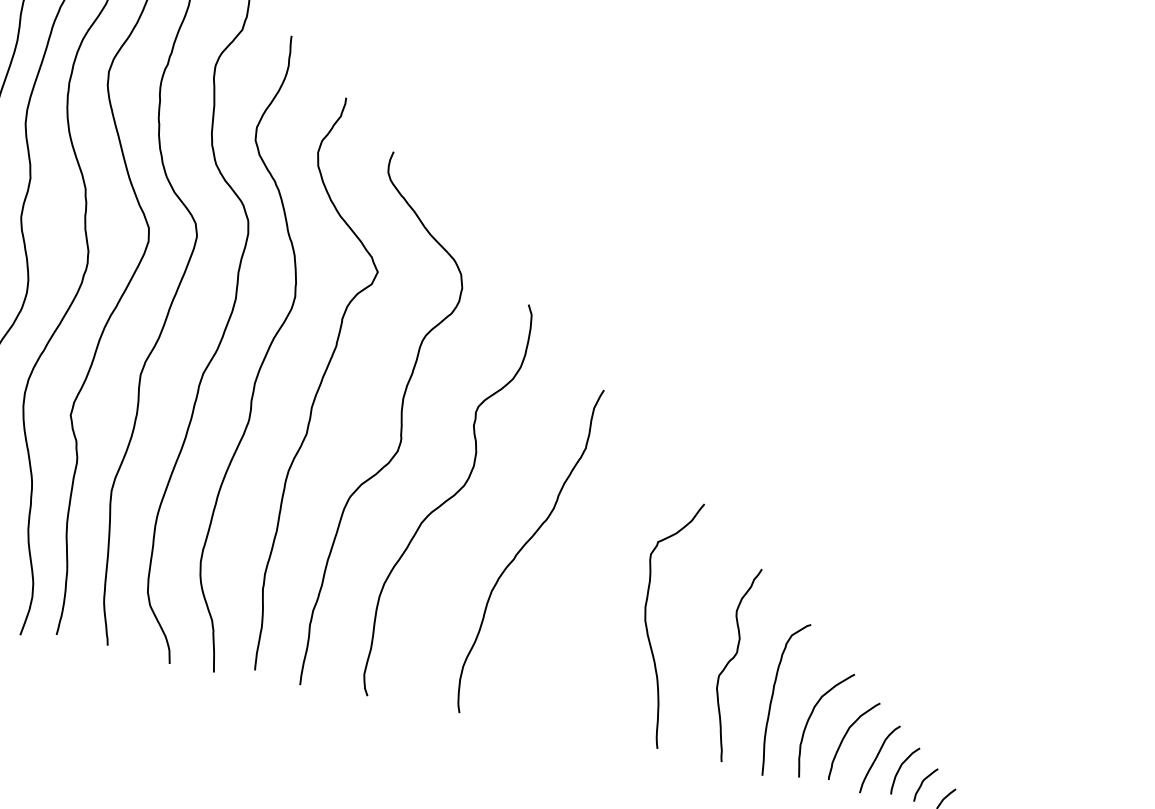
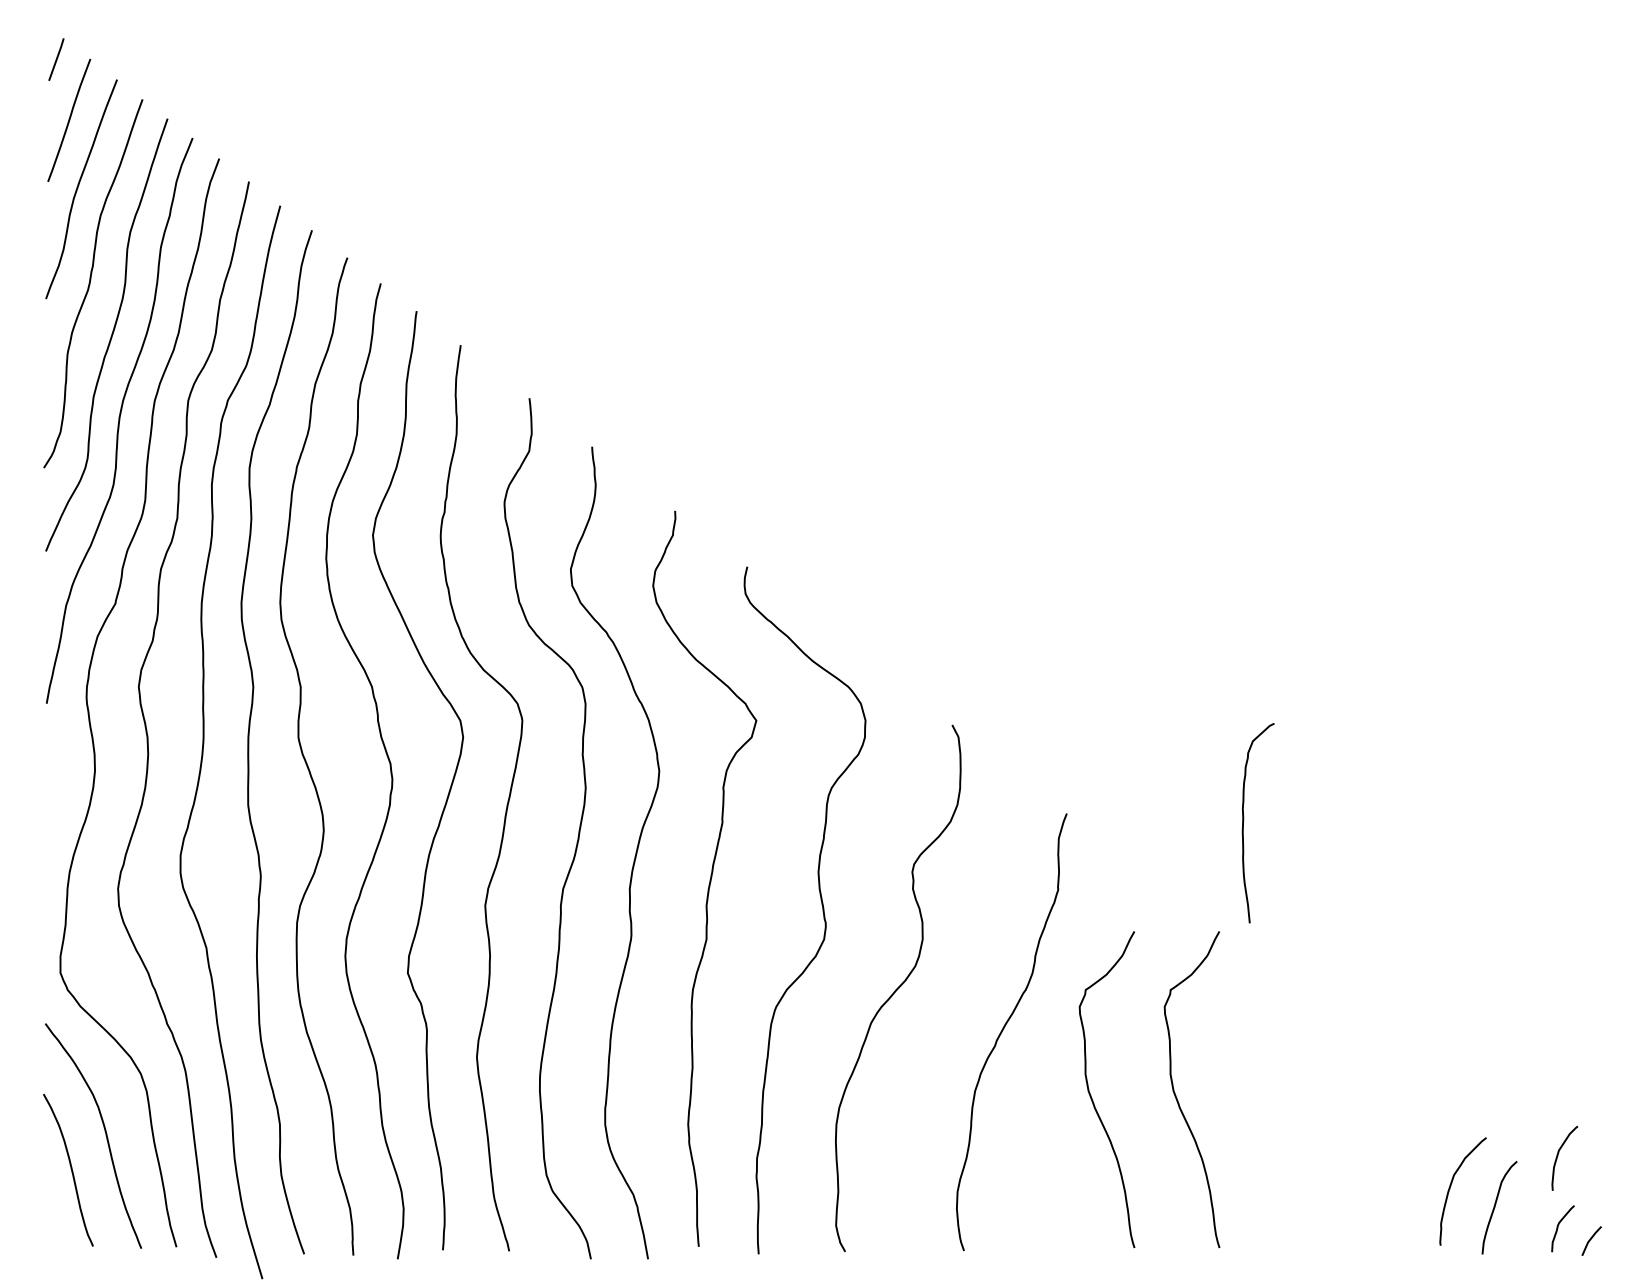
curve: (581, 611) -> (1091, 1095), added
curve: (731, 660) -> (1290, 1120), removed
curve: (773, 695) -> (1244, 820), moved
curve: (811, 716) -> (1403, 1170), removed
curve: (900, 768) -> (1558, 1156), moved

